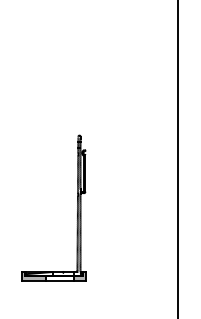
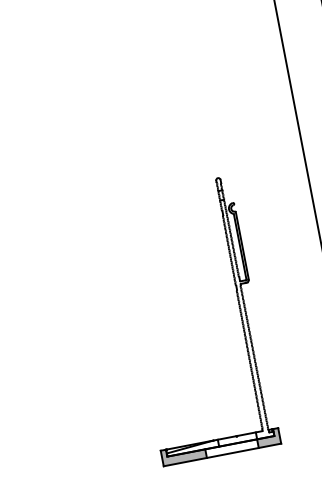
part: (77, 207) -> (239, 311), moved

